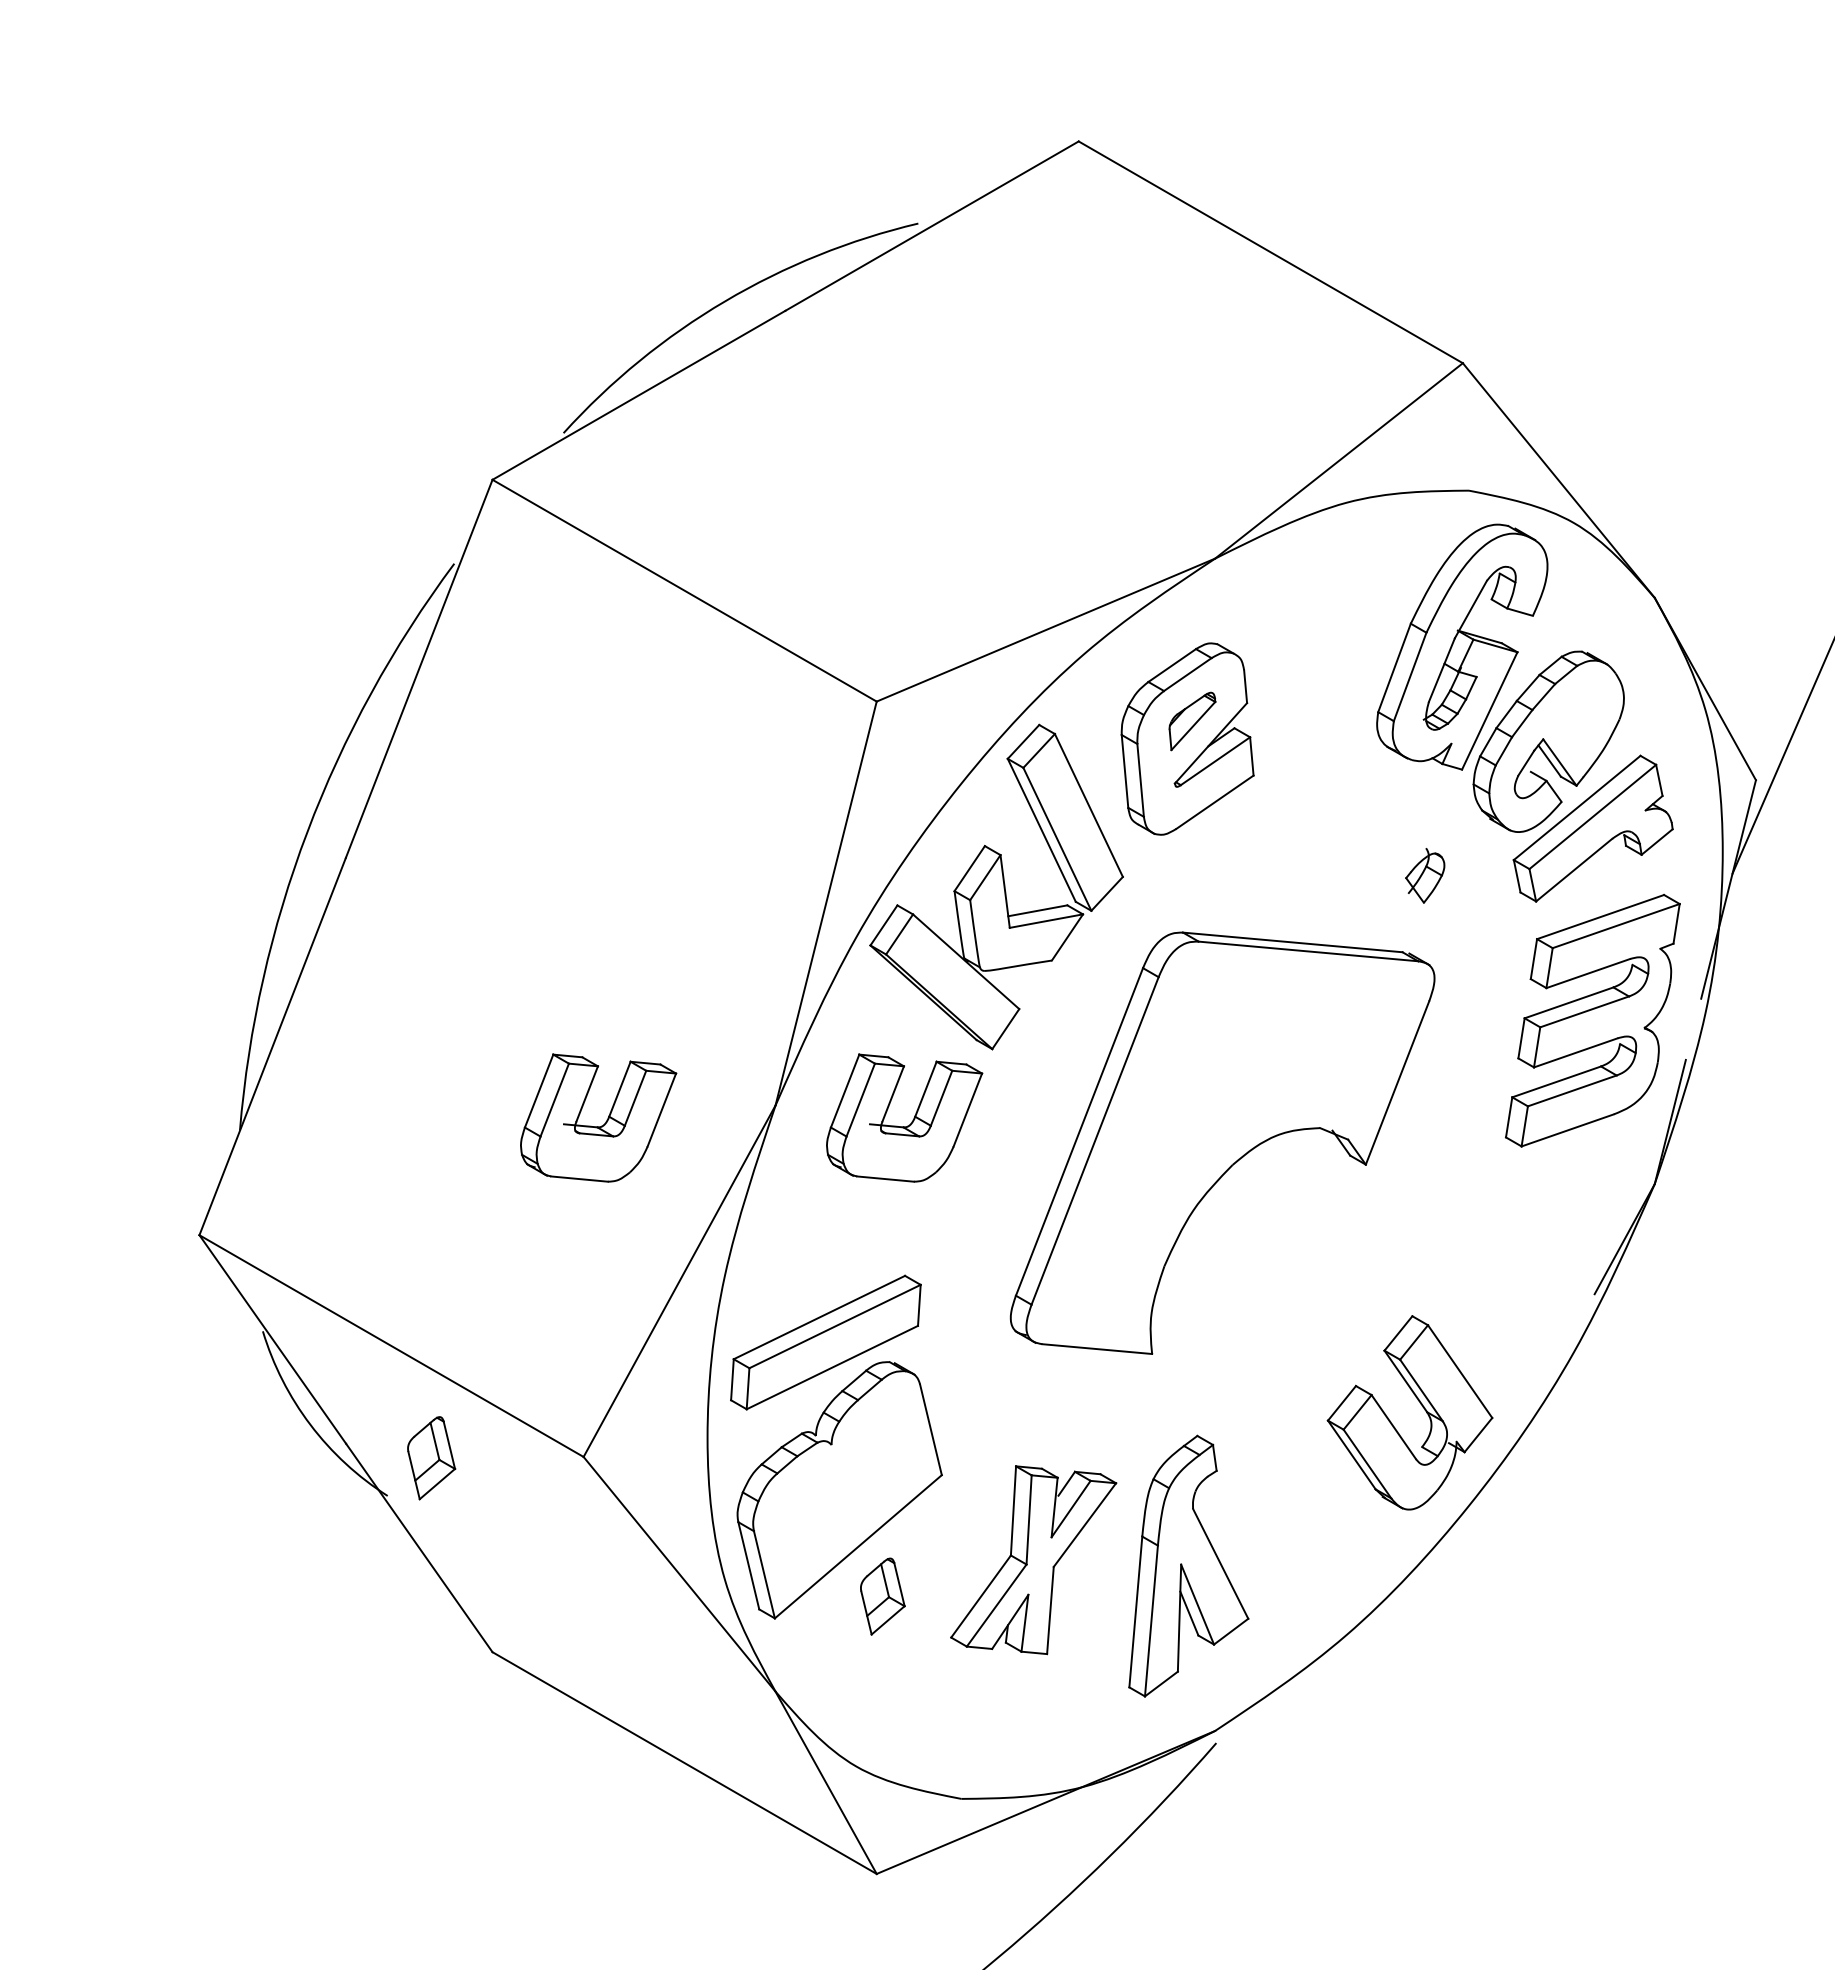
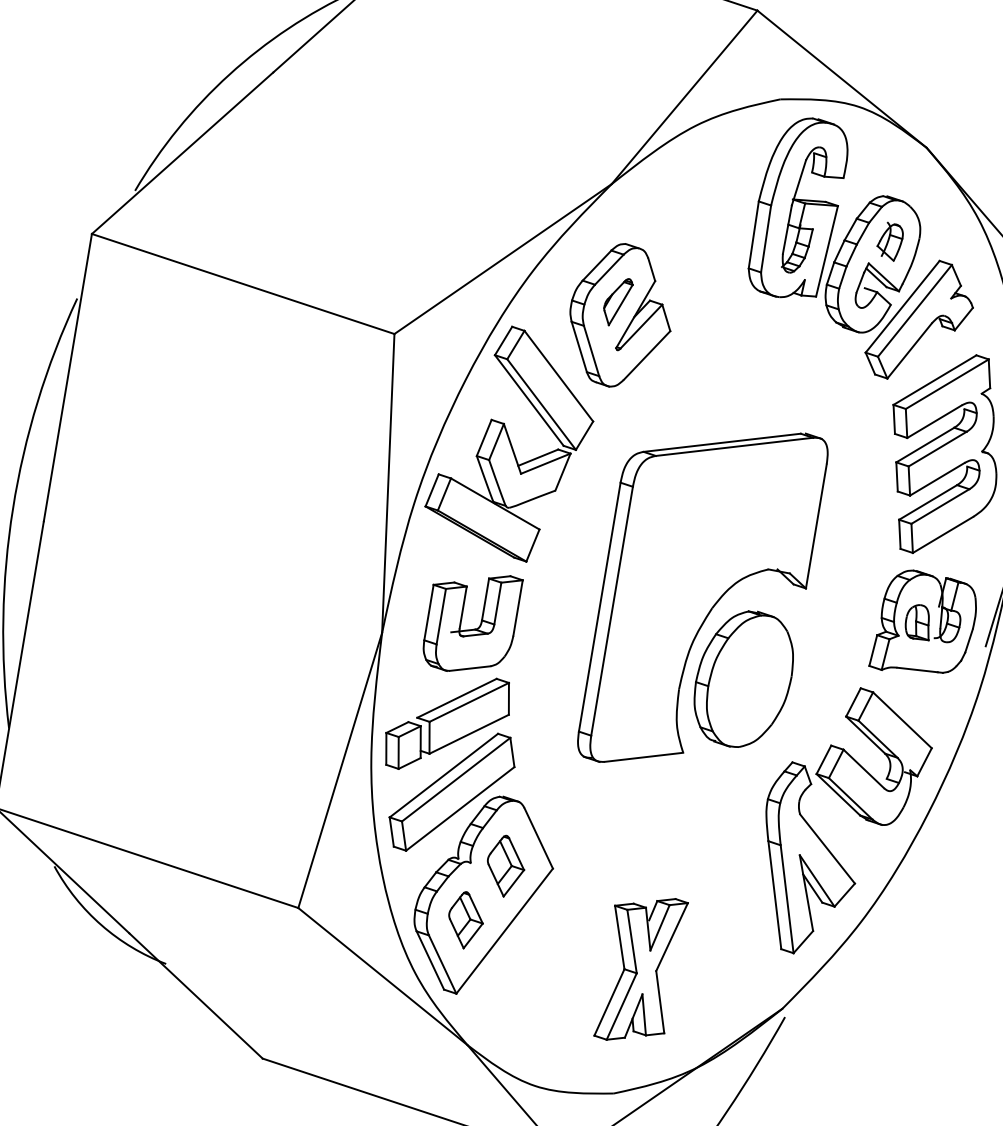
part: (1425, 875) -> (890, 241), moved
part: (605, 1121) -> (264, 668), removed
part: (1512, 1243) -> (920, 622), added
part: (838, 1247) -> (447, 723), added
part: (1255, 1270) -> (743, 678), added
part: (431, 1458) -> (505, 866), moved
part: (1033, 1560) -> (641, 969), moved
part: (1188, 1565) -> (805, 854), moved
part: (882, 1596) -> (465, 919), moved

